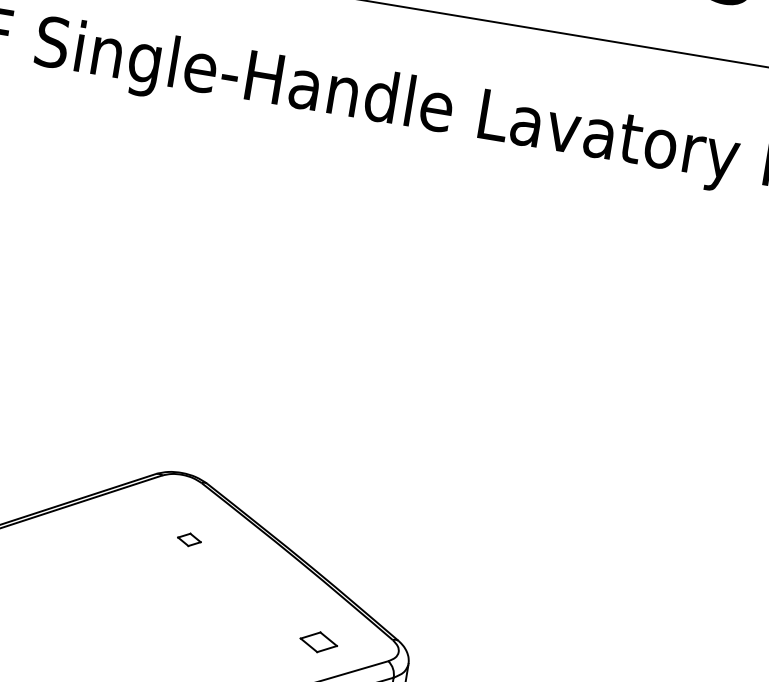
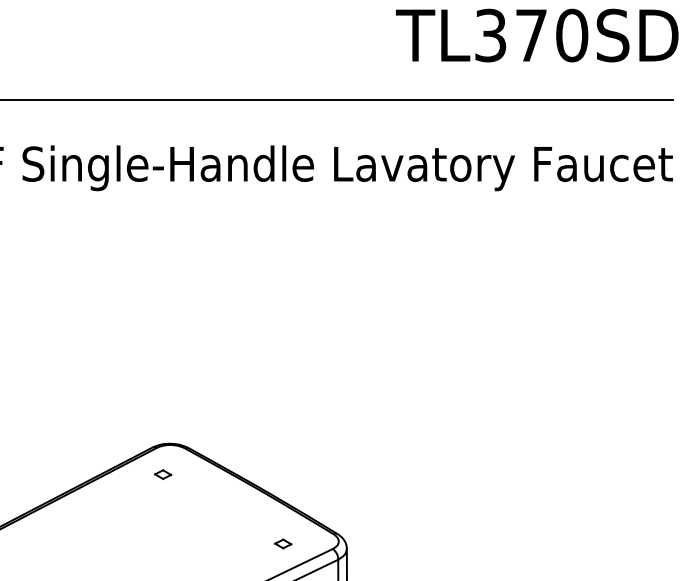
part: (190, 539) -> (163, 474), moved
part: (319, 641) -> (283, 543), size x0.62

